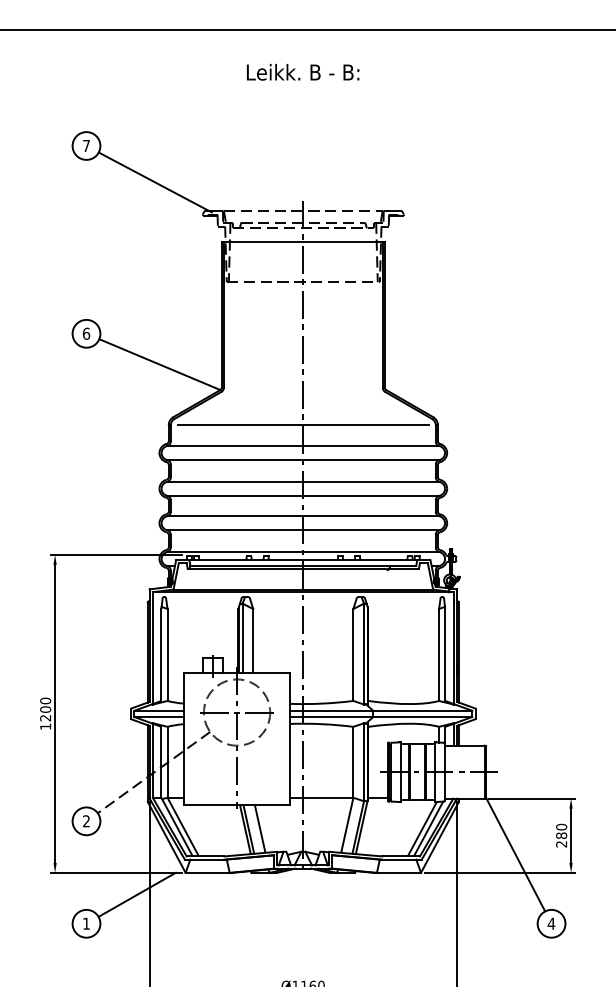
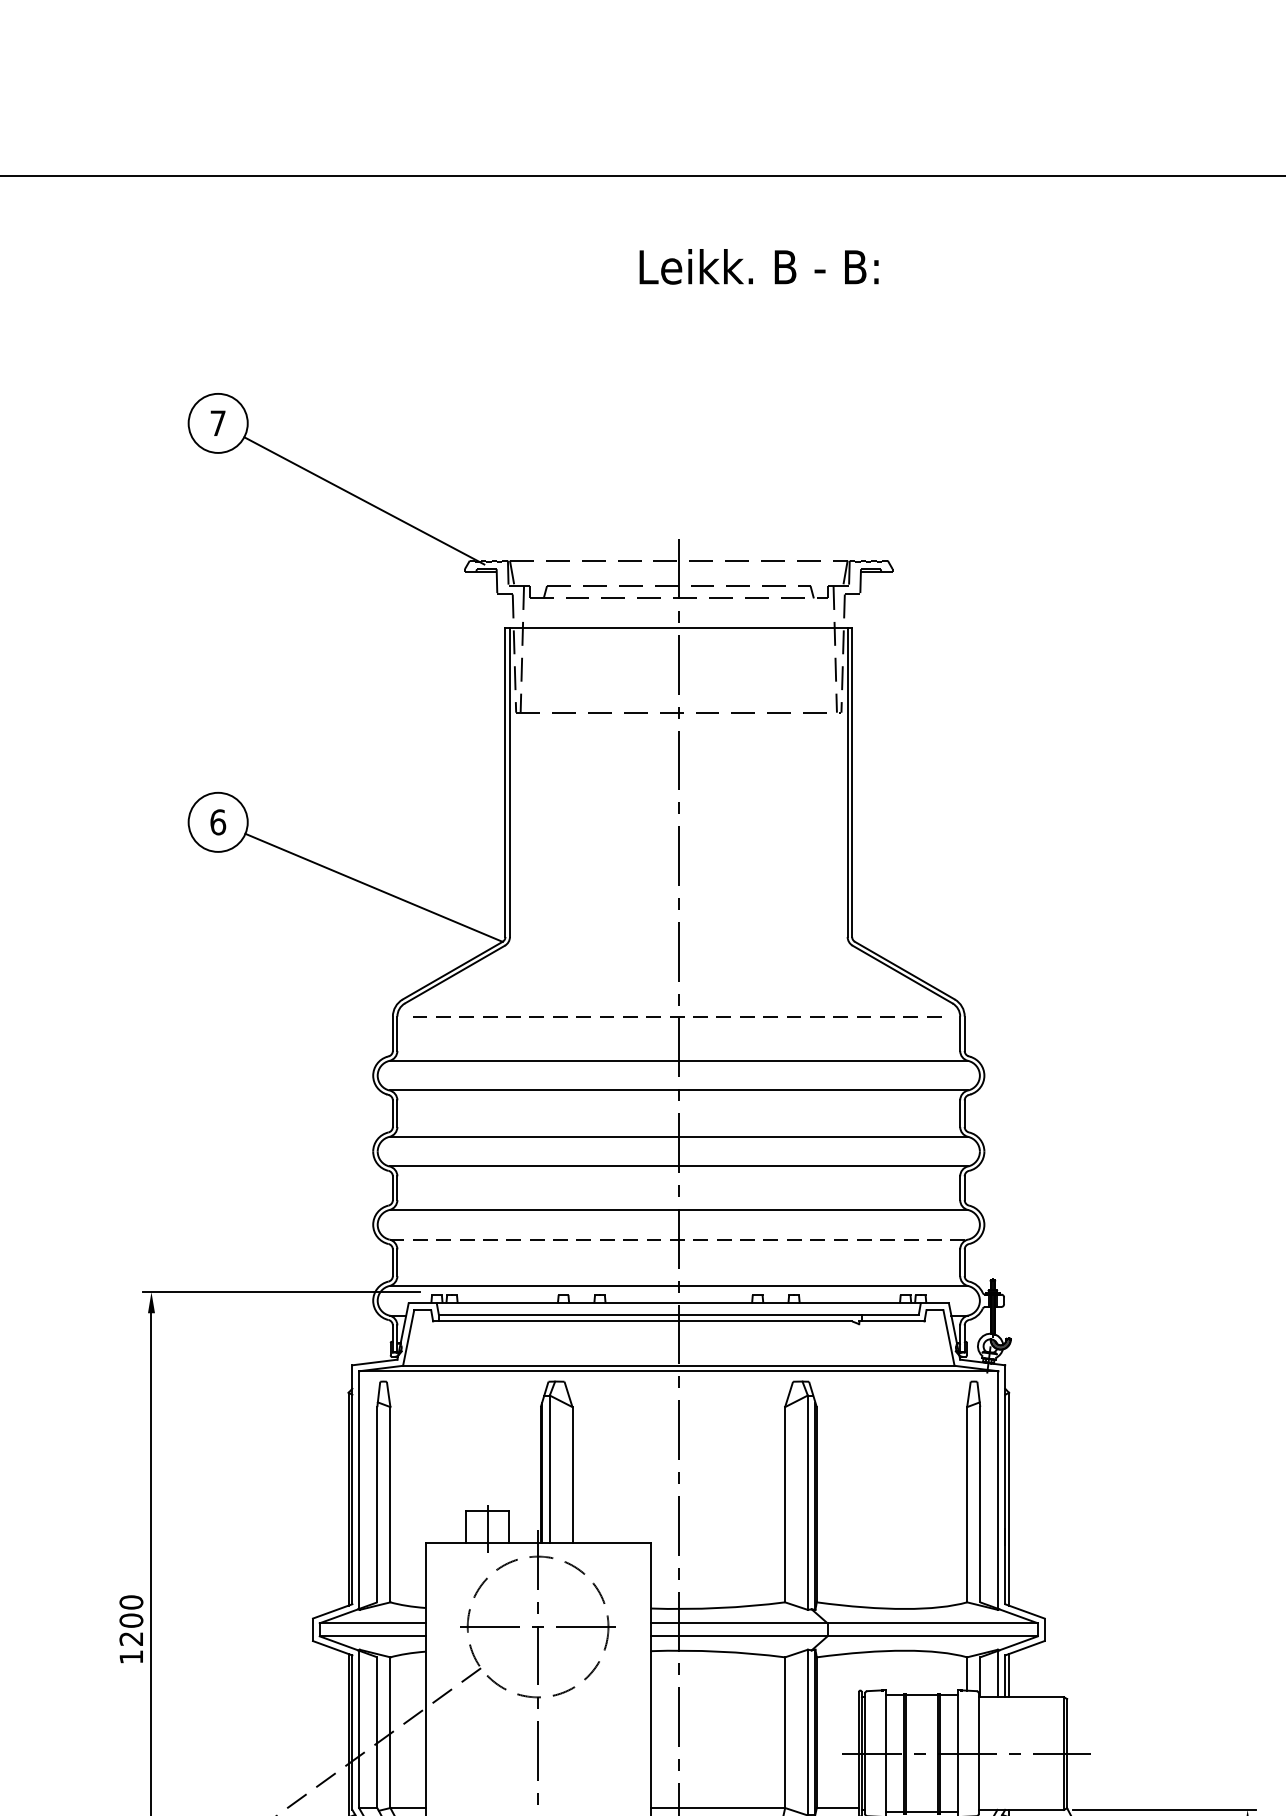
text: (303, 72) -> (759, 267), moved
line: (303, 425) -> (679, 1017), solid -> dashed
line: (303, 530) -> (679, 1240), solid -> dashed

